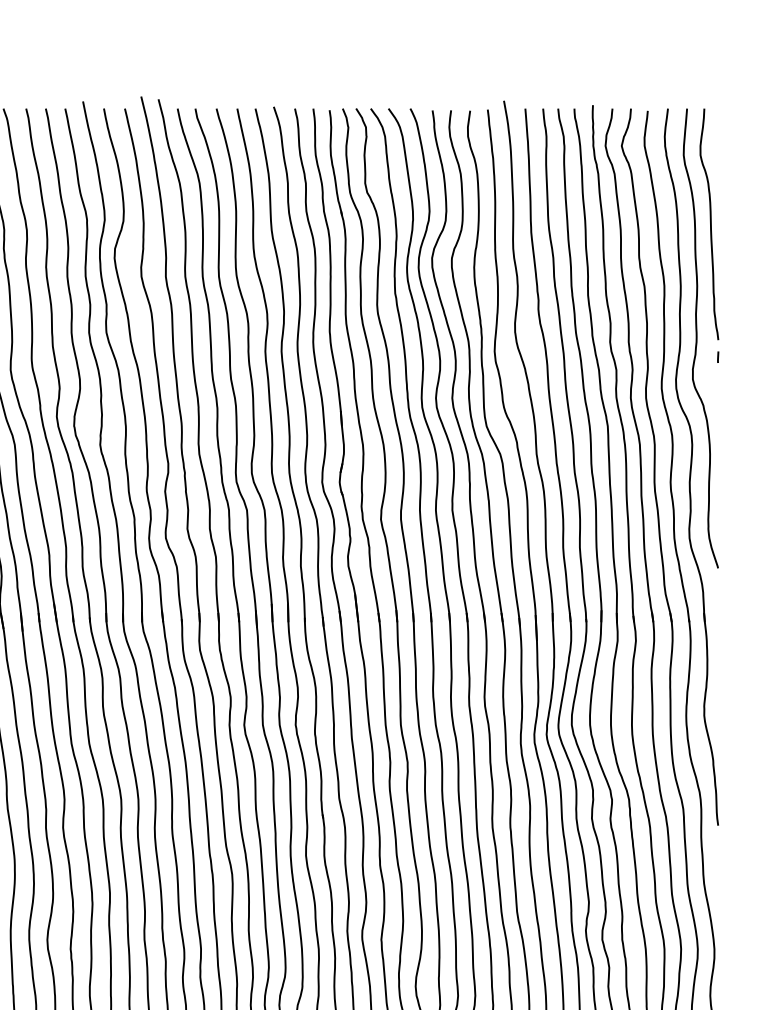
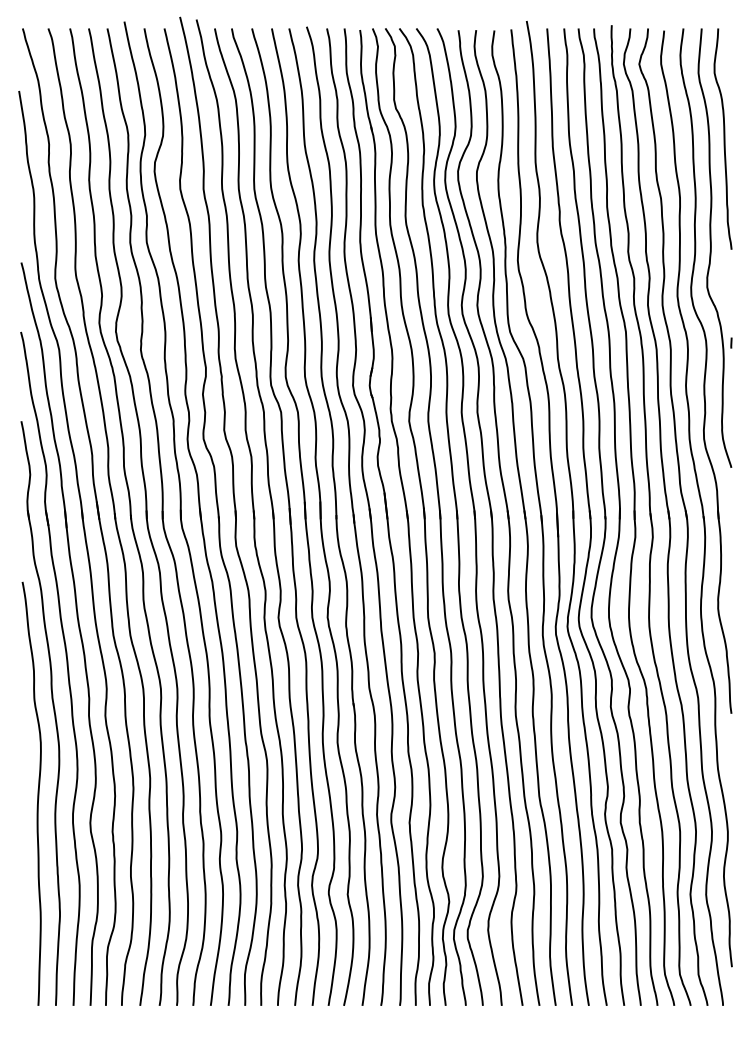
line: (718, 356) -> (731, 342), moved

